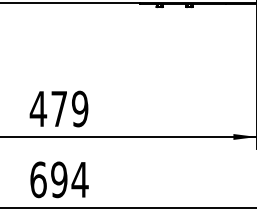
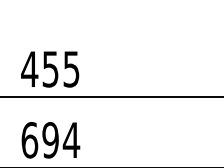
text: (69, 108) -> (60, 68), 479 -> 455

